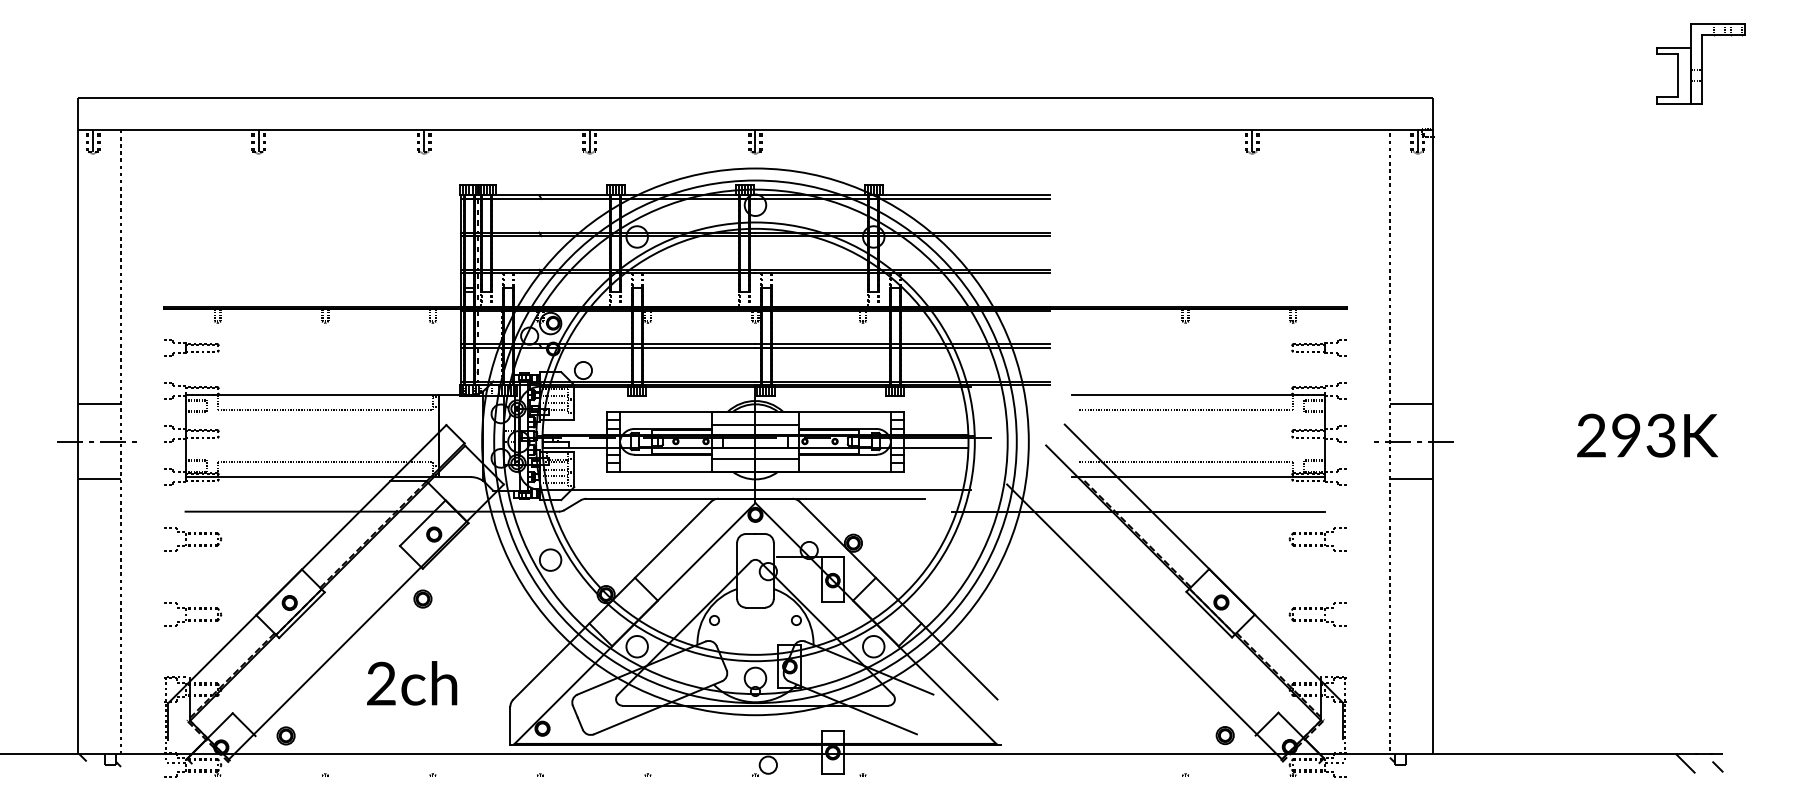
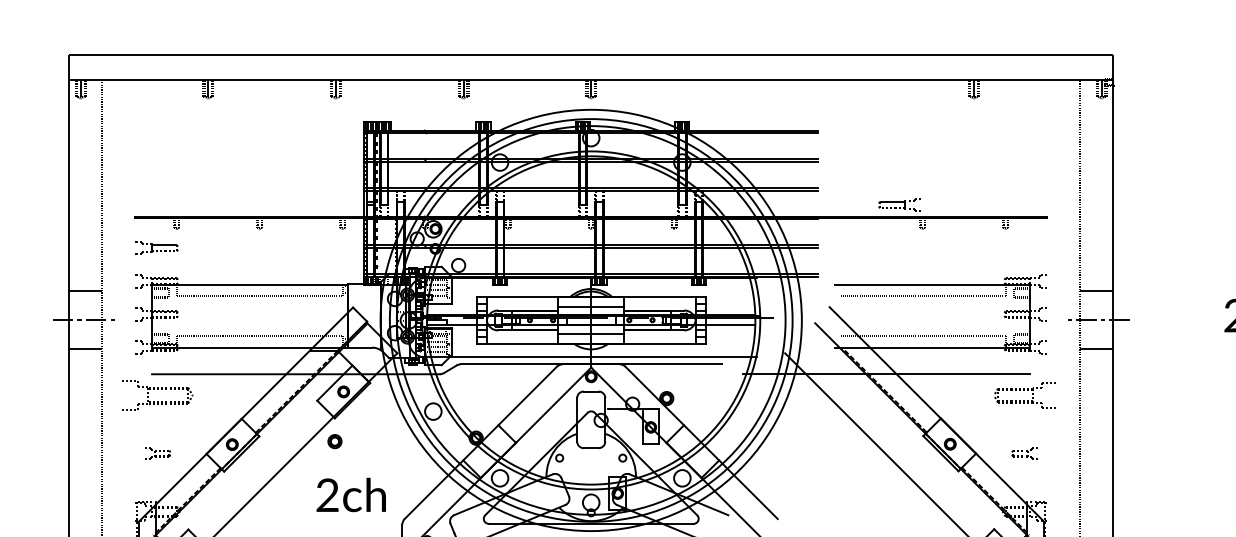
part: (1318, 347) -> (899, 204), moved
part: (193, 539) -> (158, 395), size x1.6
part: (1317, 539) -> (1024, 395), size x1.4
part: (193, 614) -> (158, 453), size x0.6
part: (1317, 614) -> (1024, 453), size x0.6
text: (412, 683) -> (351, 495), moved

